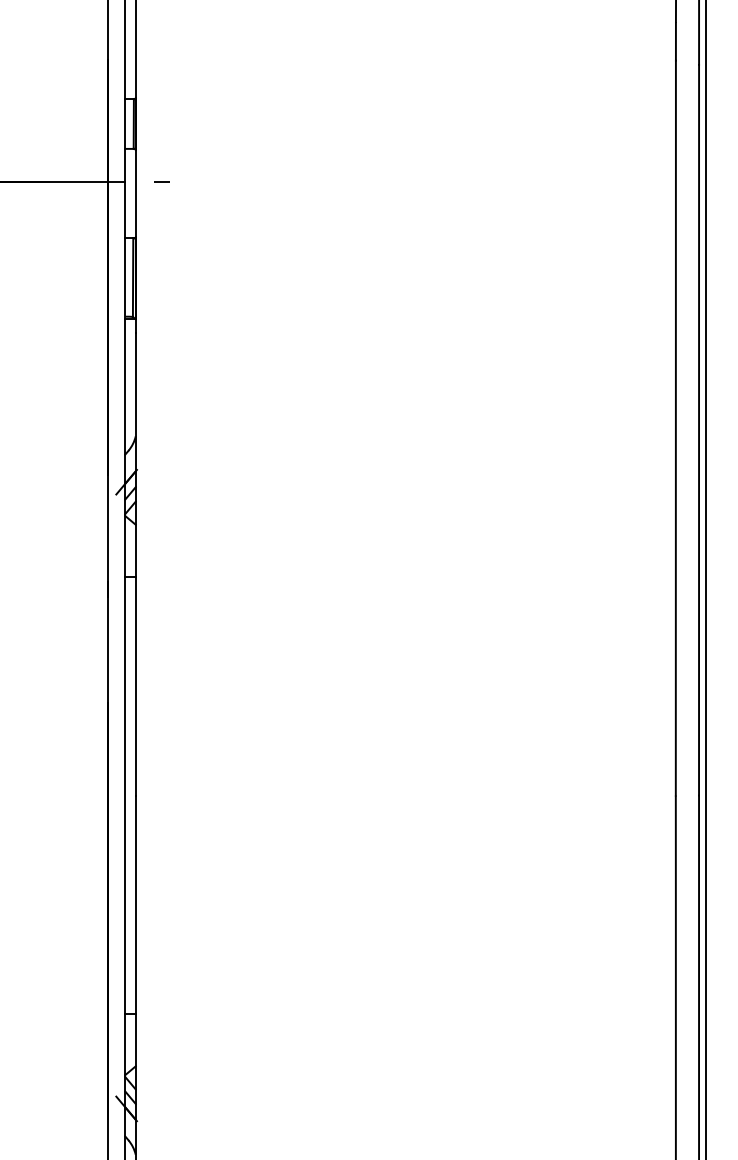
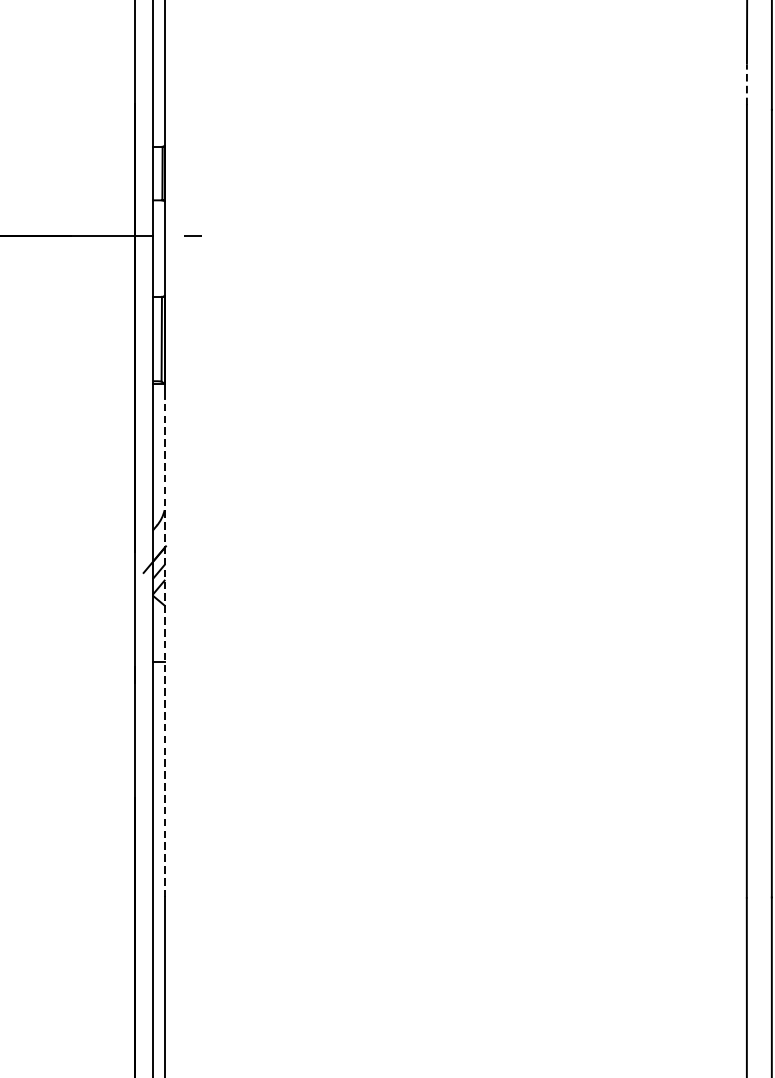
line: (675, 41) -> (746, 84), solid -> dashed
line: (135, 563) -> (164, 647), solid -> dashed

